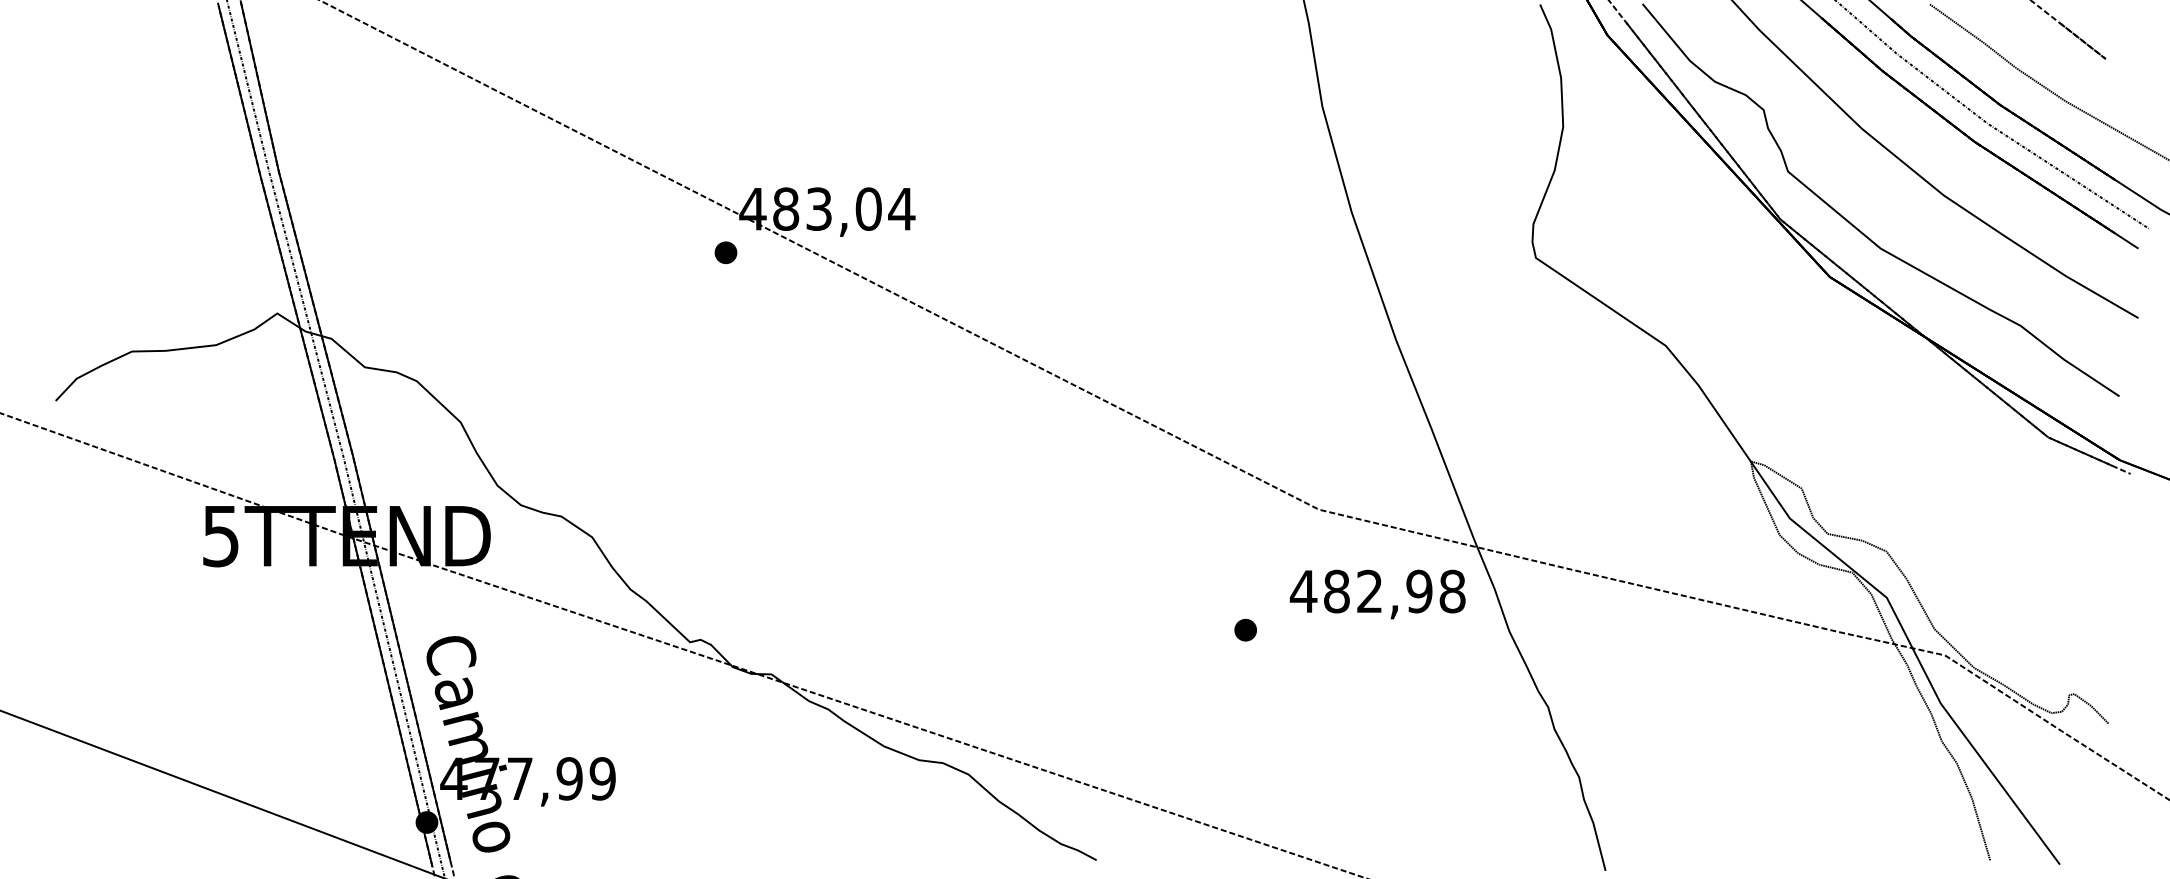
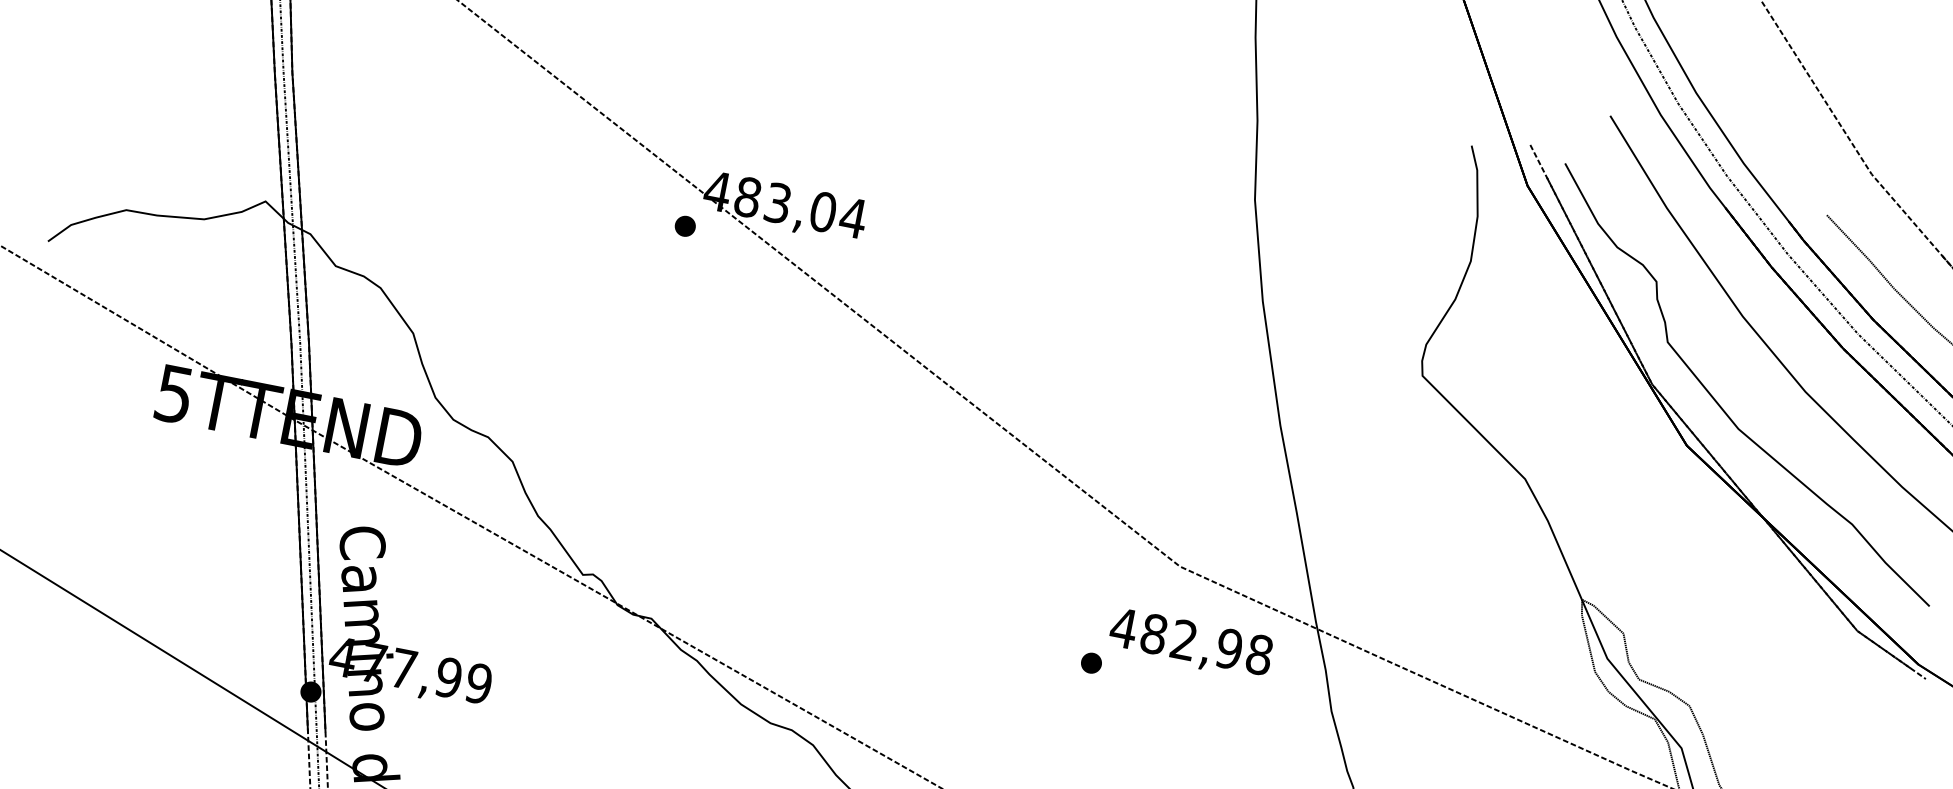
text: (1377, 594) -> (1190, 644), moved

